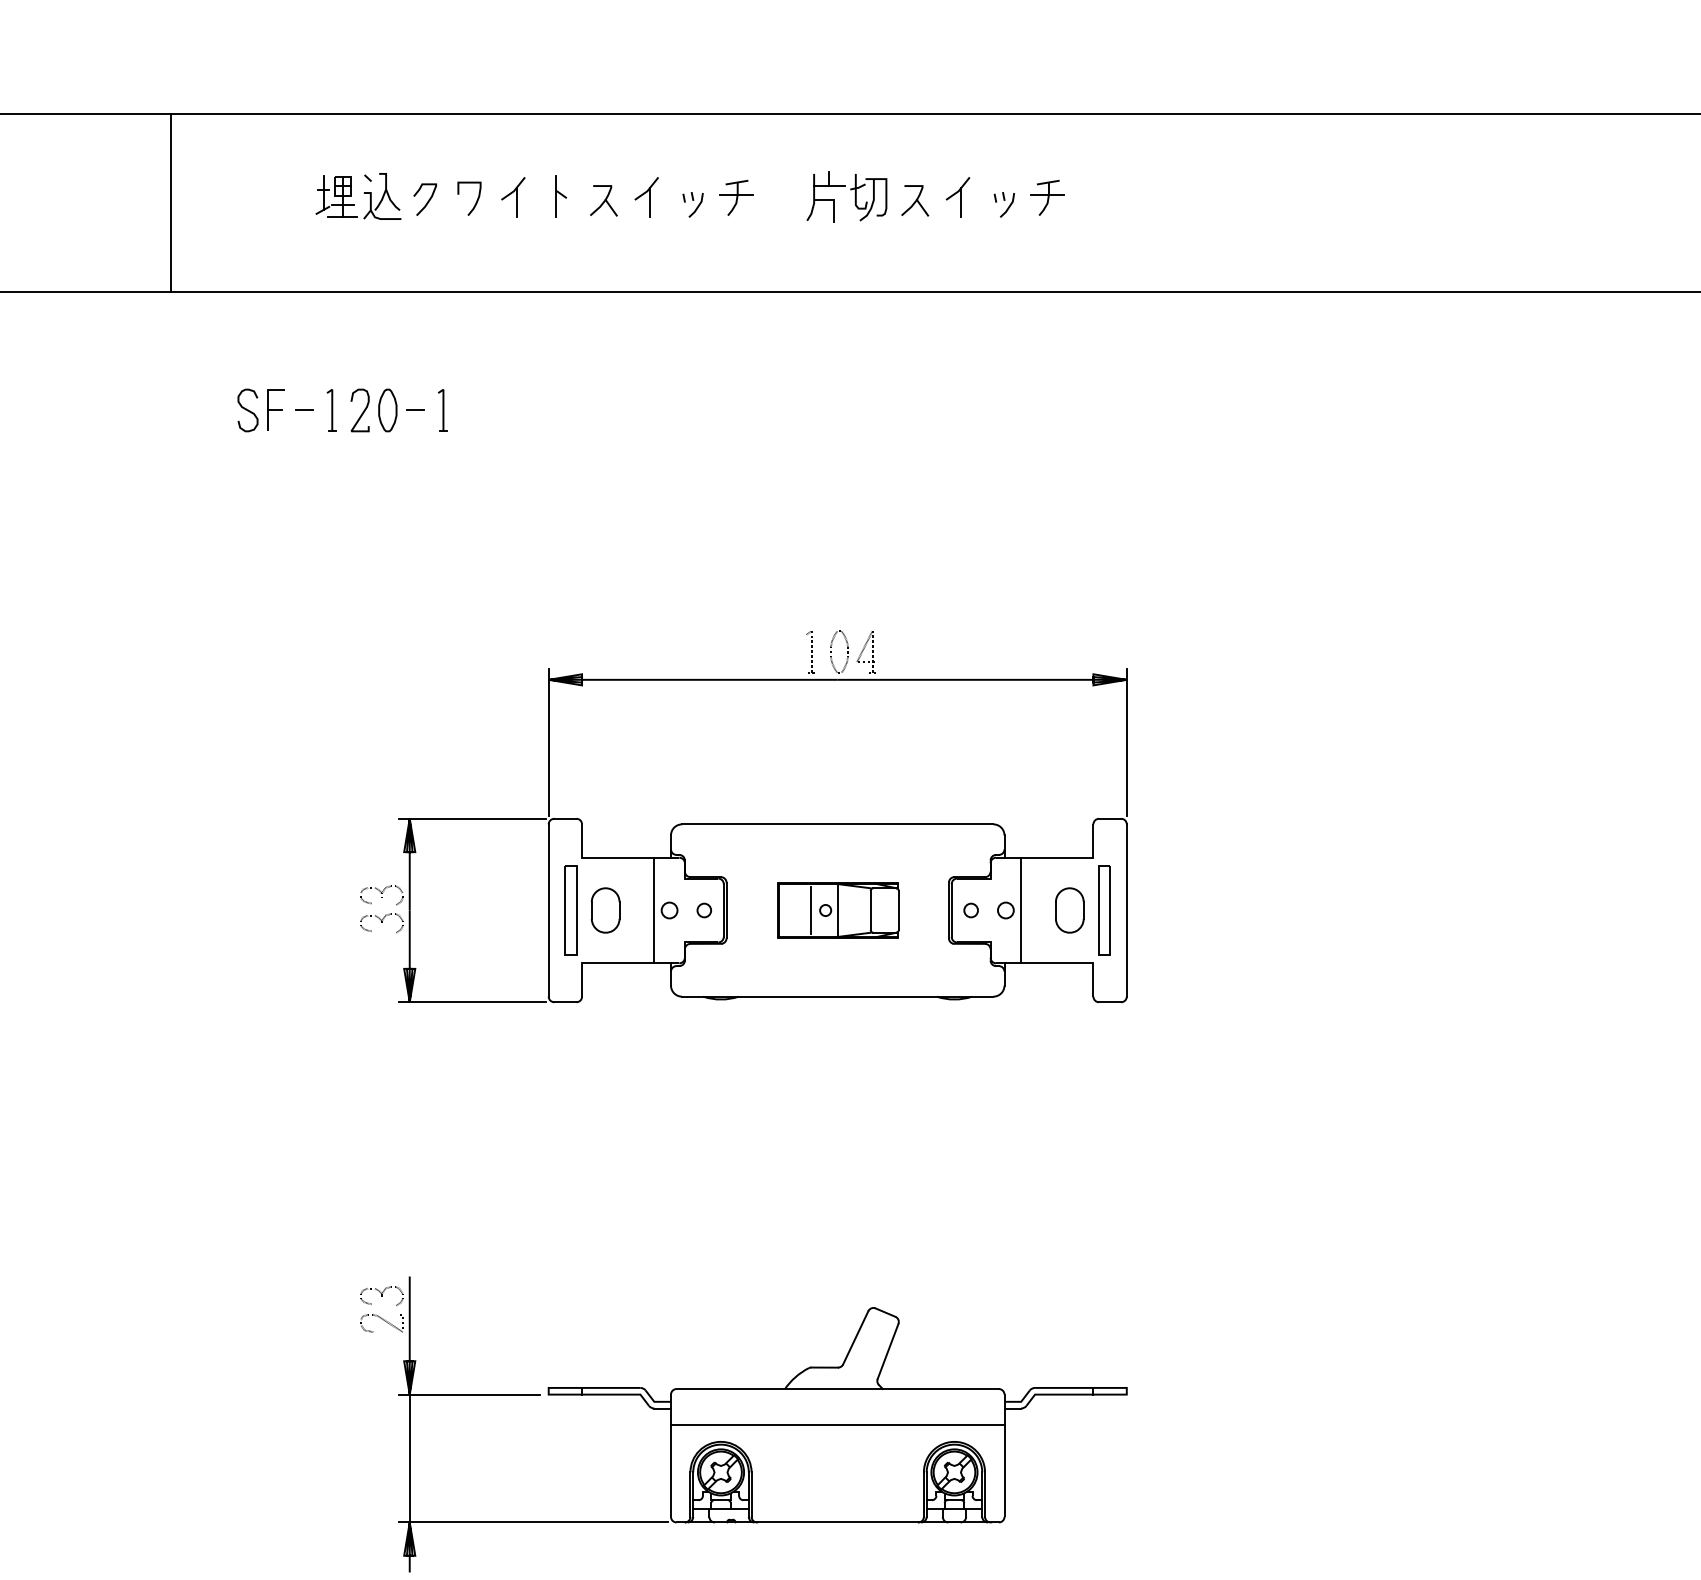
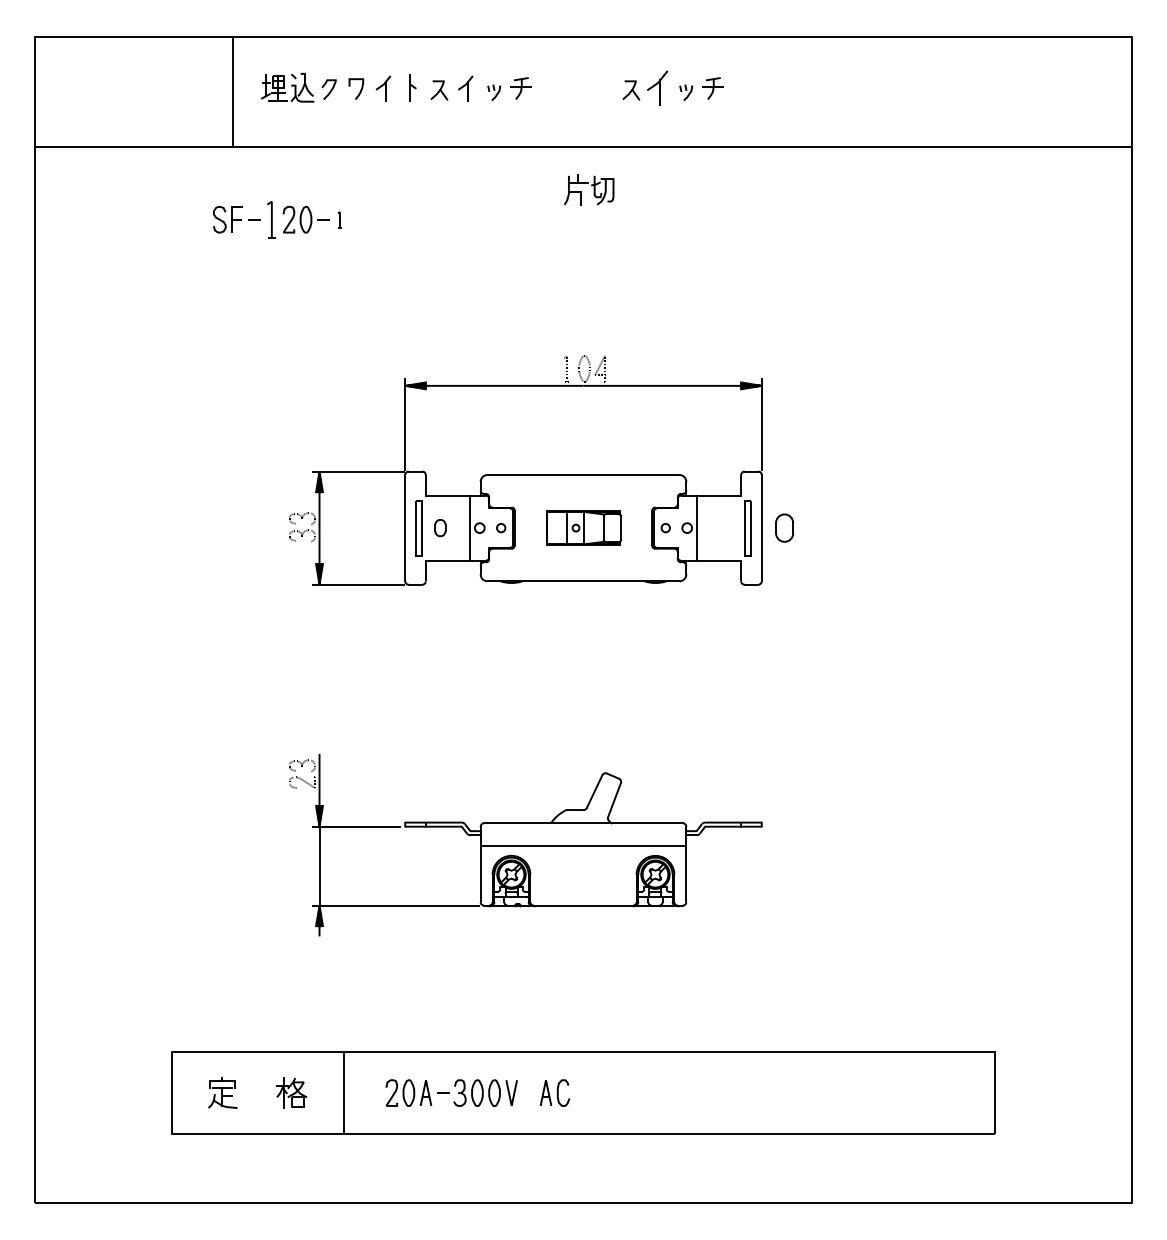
part: (847, 196) -> (589, 189), moved
part: (957, 197) -> (657, 88), size x1.4
line: (171, 202) -> (233, 91), moved
part: (331, 410) -> (271, 219), size x1.4
part: (442, 410) -> (339, 219), size x0.6
part: (605, 909) -> (440, 527), size x0.6
part: (1069, 909) -> (784, 527), moved

